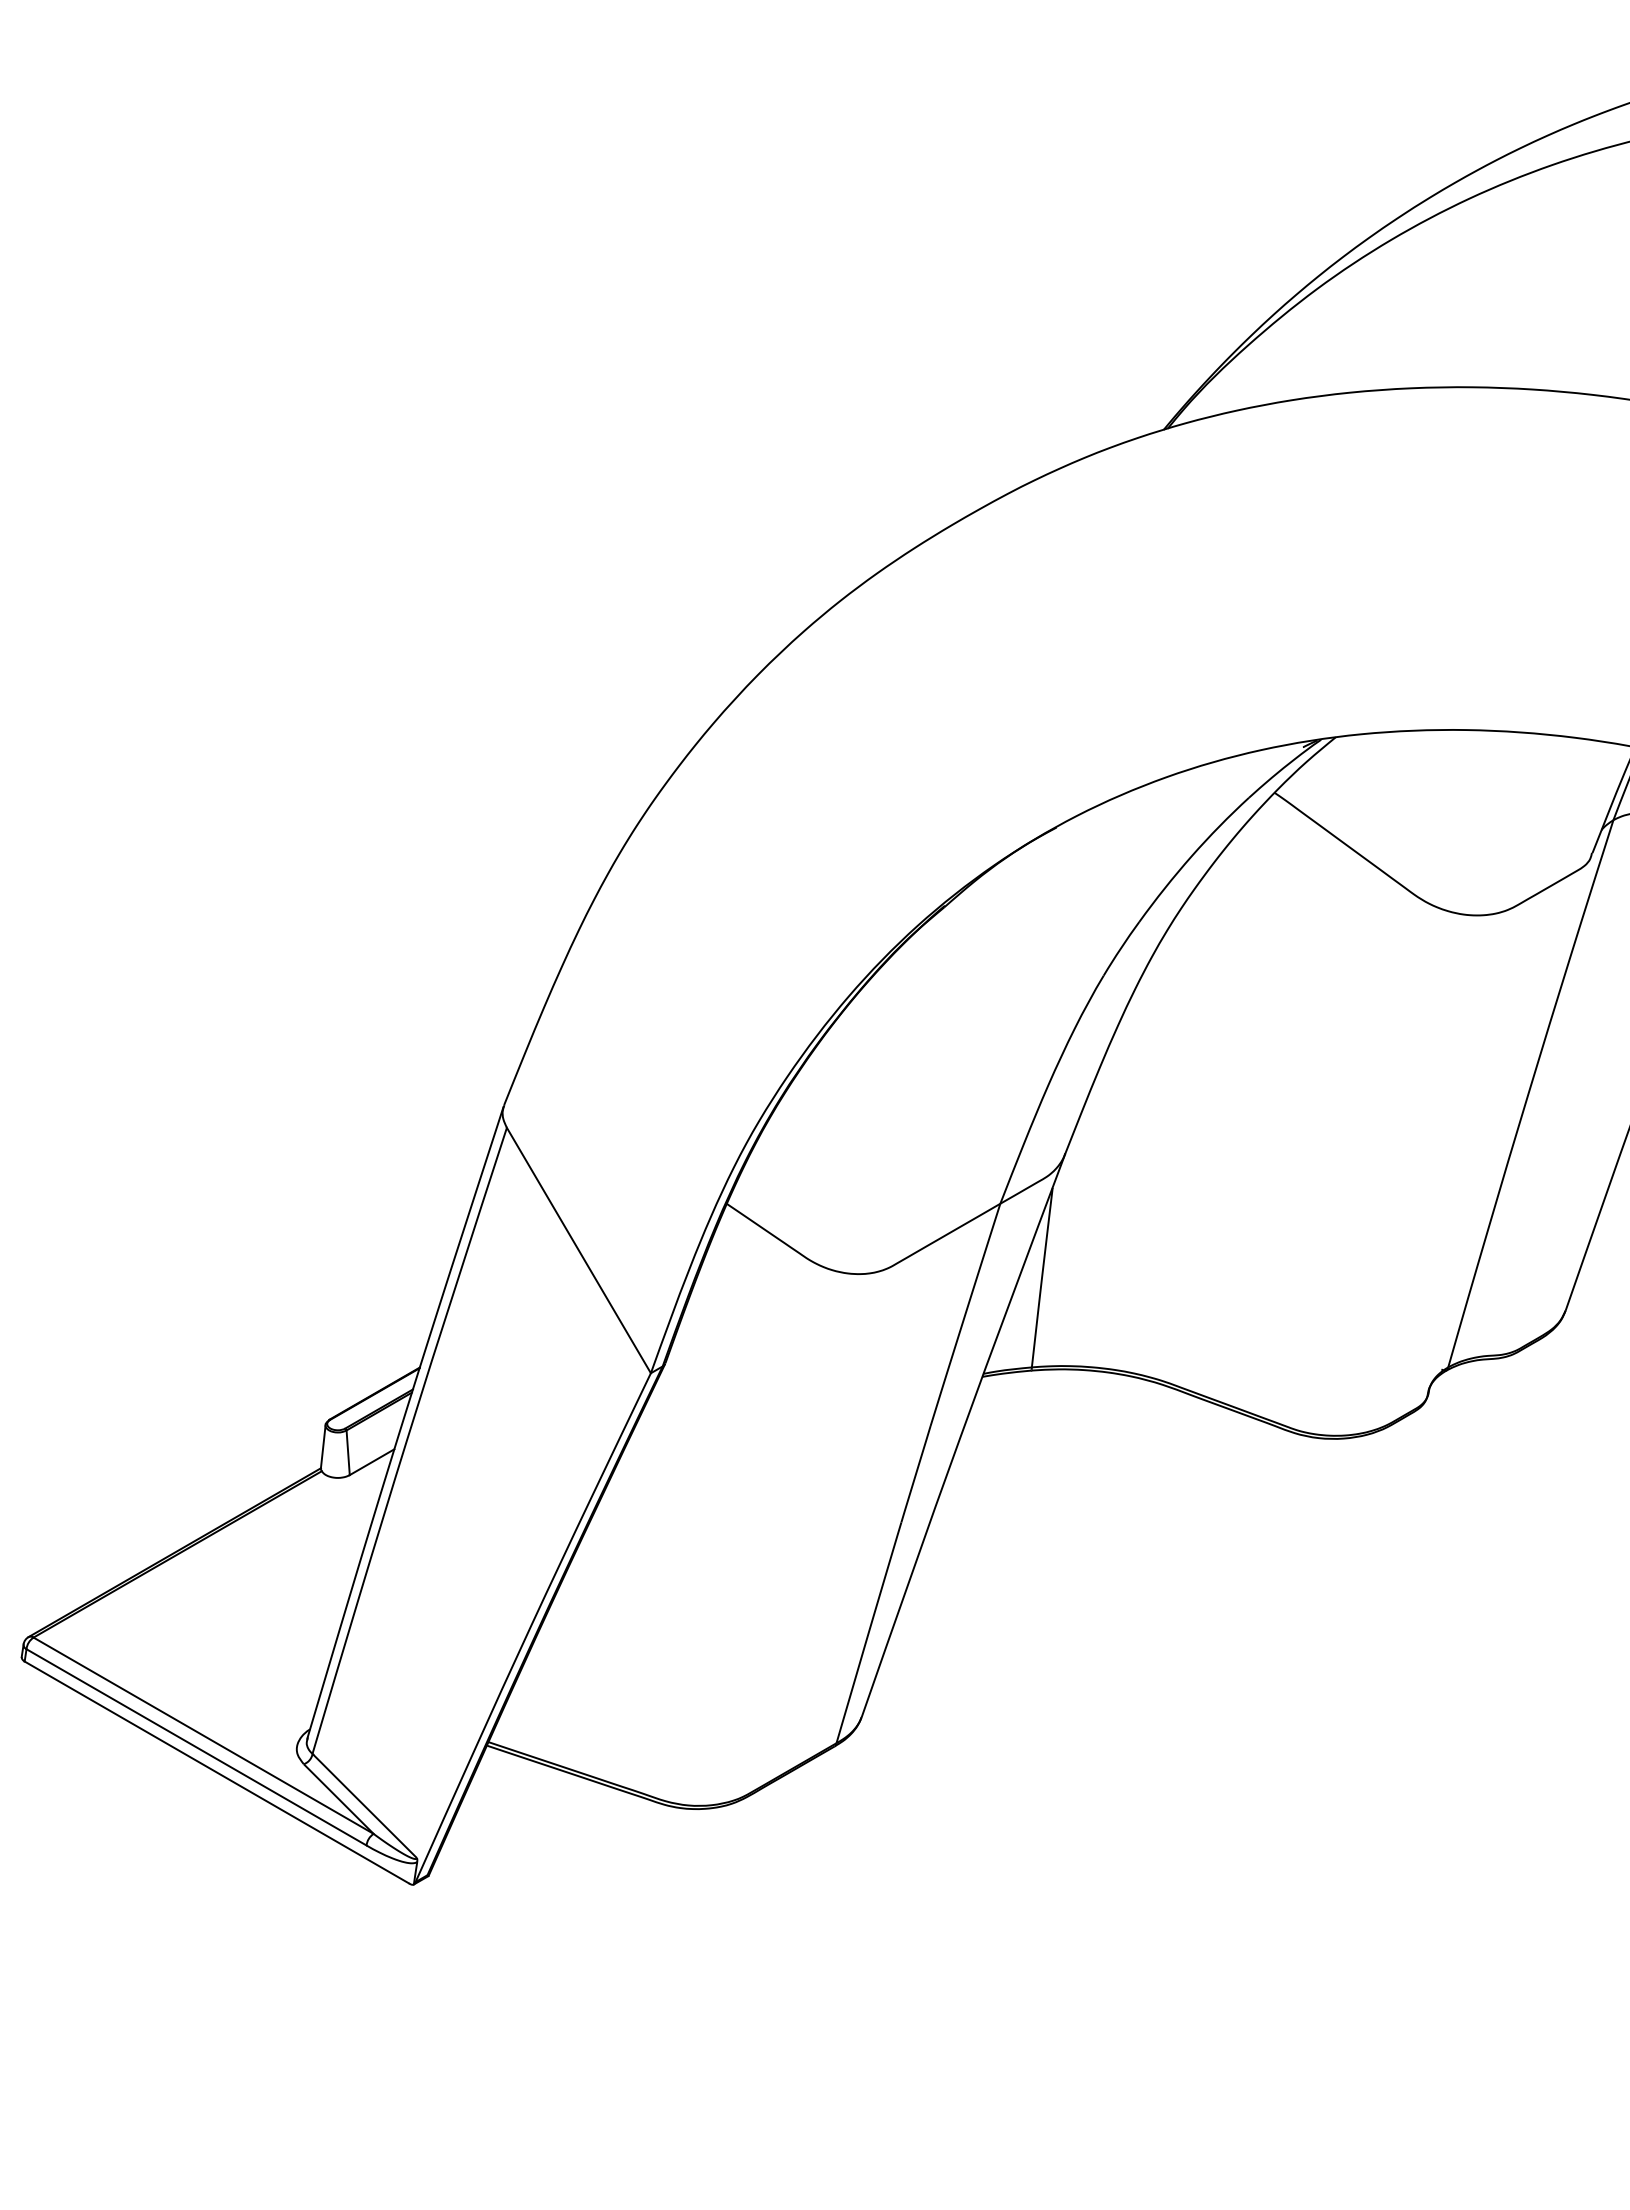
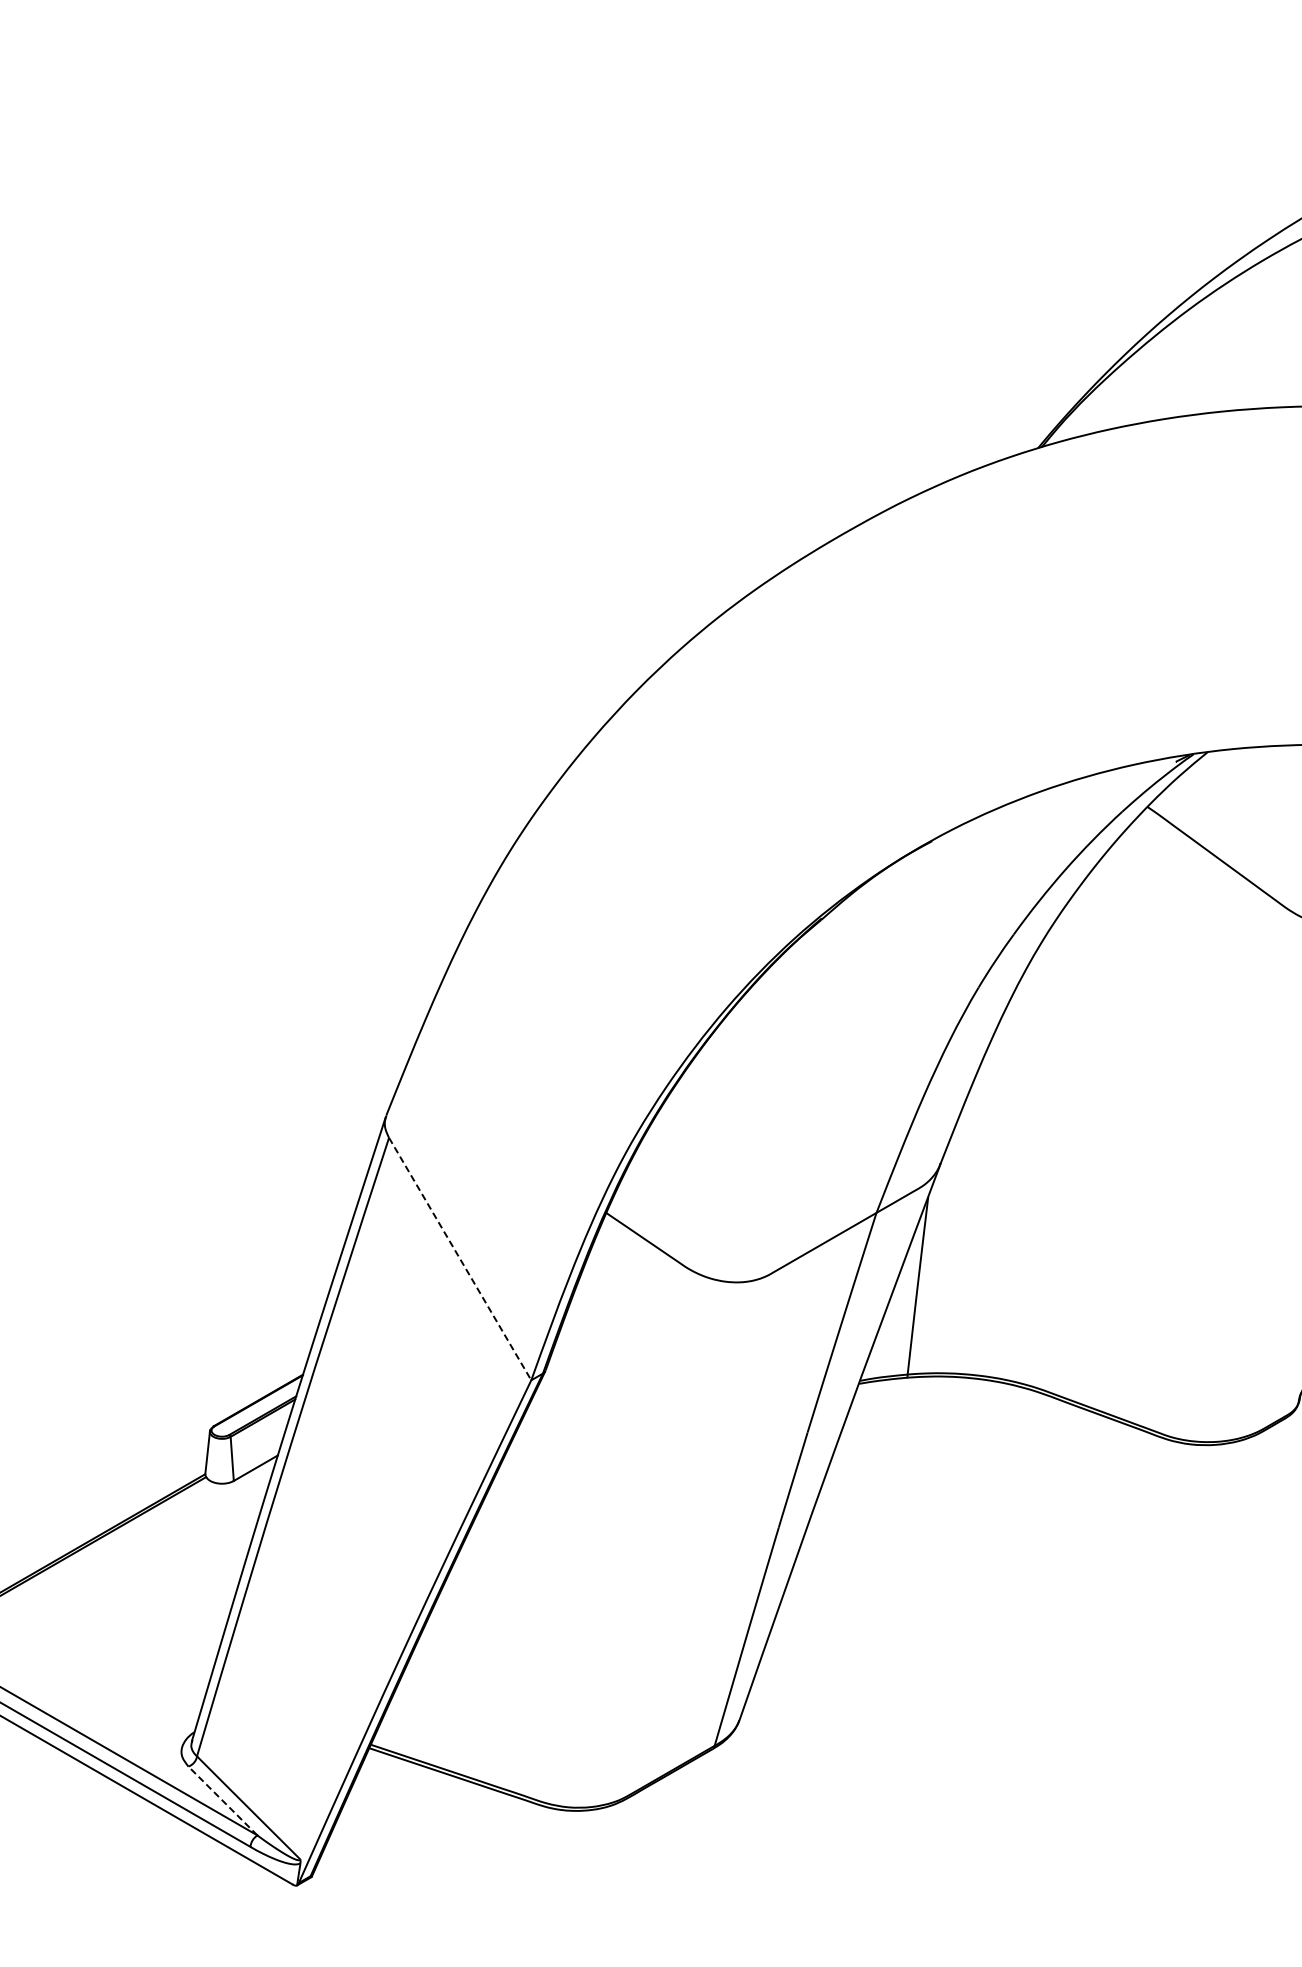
line: (579, 1250) -> (460, 1259), solid -> dashed
line: (338, 1798) -> (222, 1800), solid -> dashed

